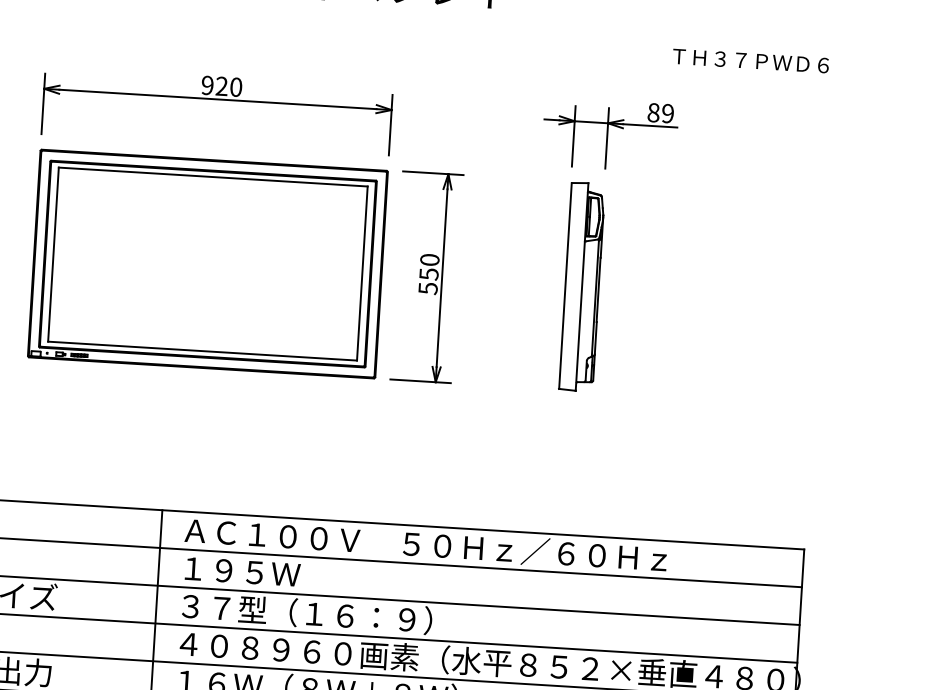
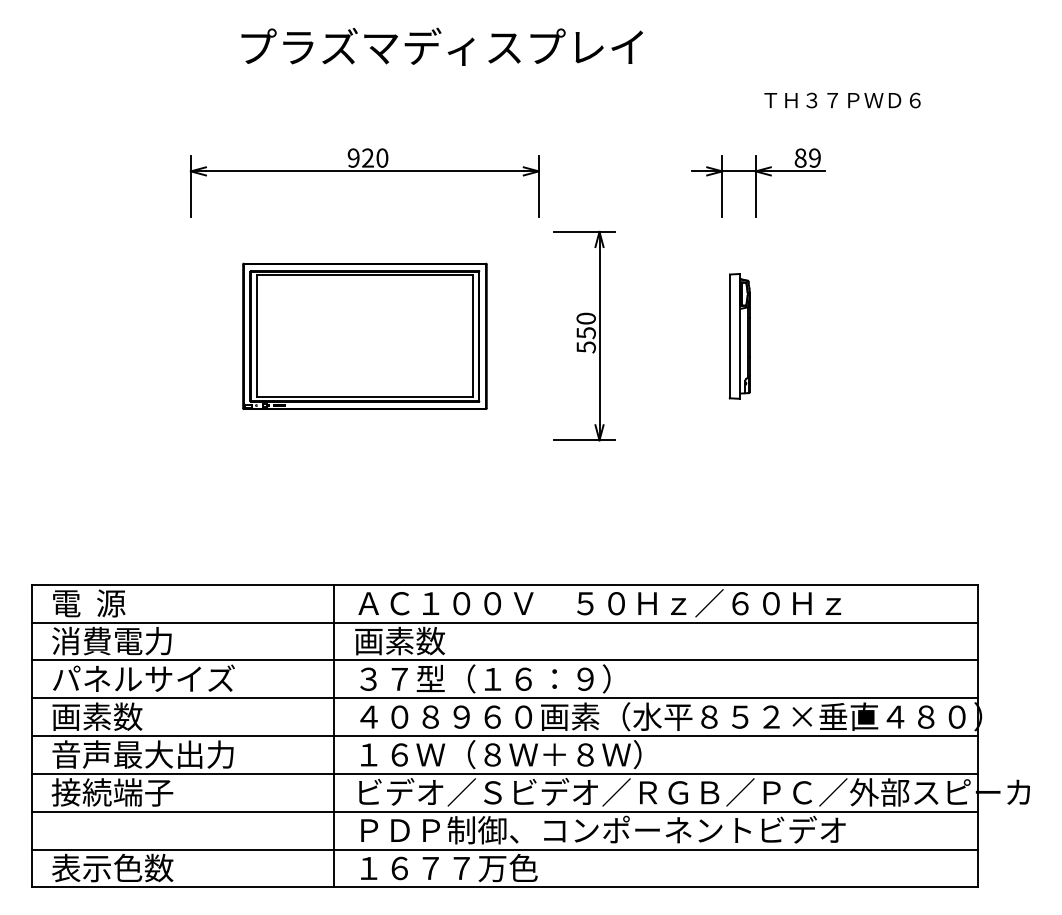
text: (750, 61) -> (842, 100), moved
part: (207, 264) -> (364, 336), size x0.7
part: (581, 287) -> (739, 336), size x0.6
text: (239, 570) -> (415, 640), １９５Ｗ -> 画素数

